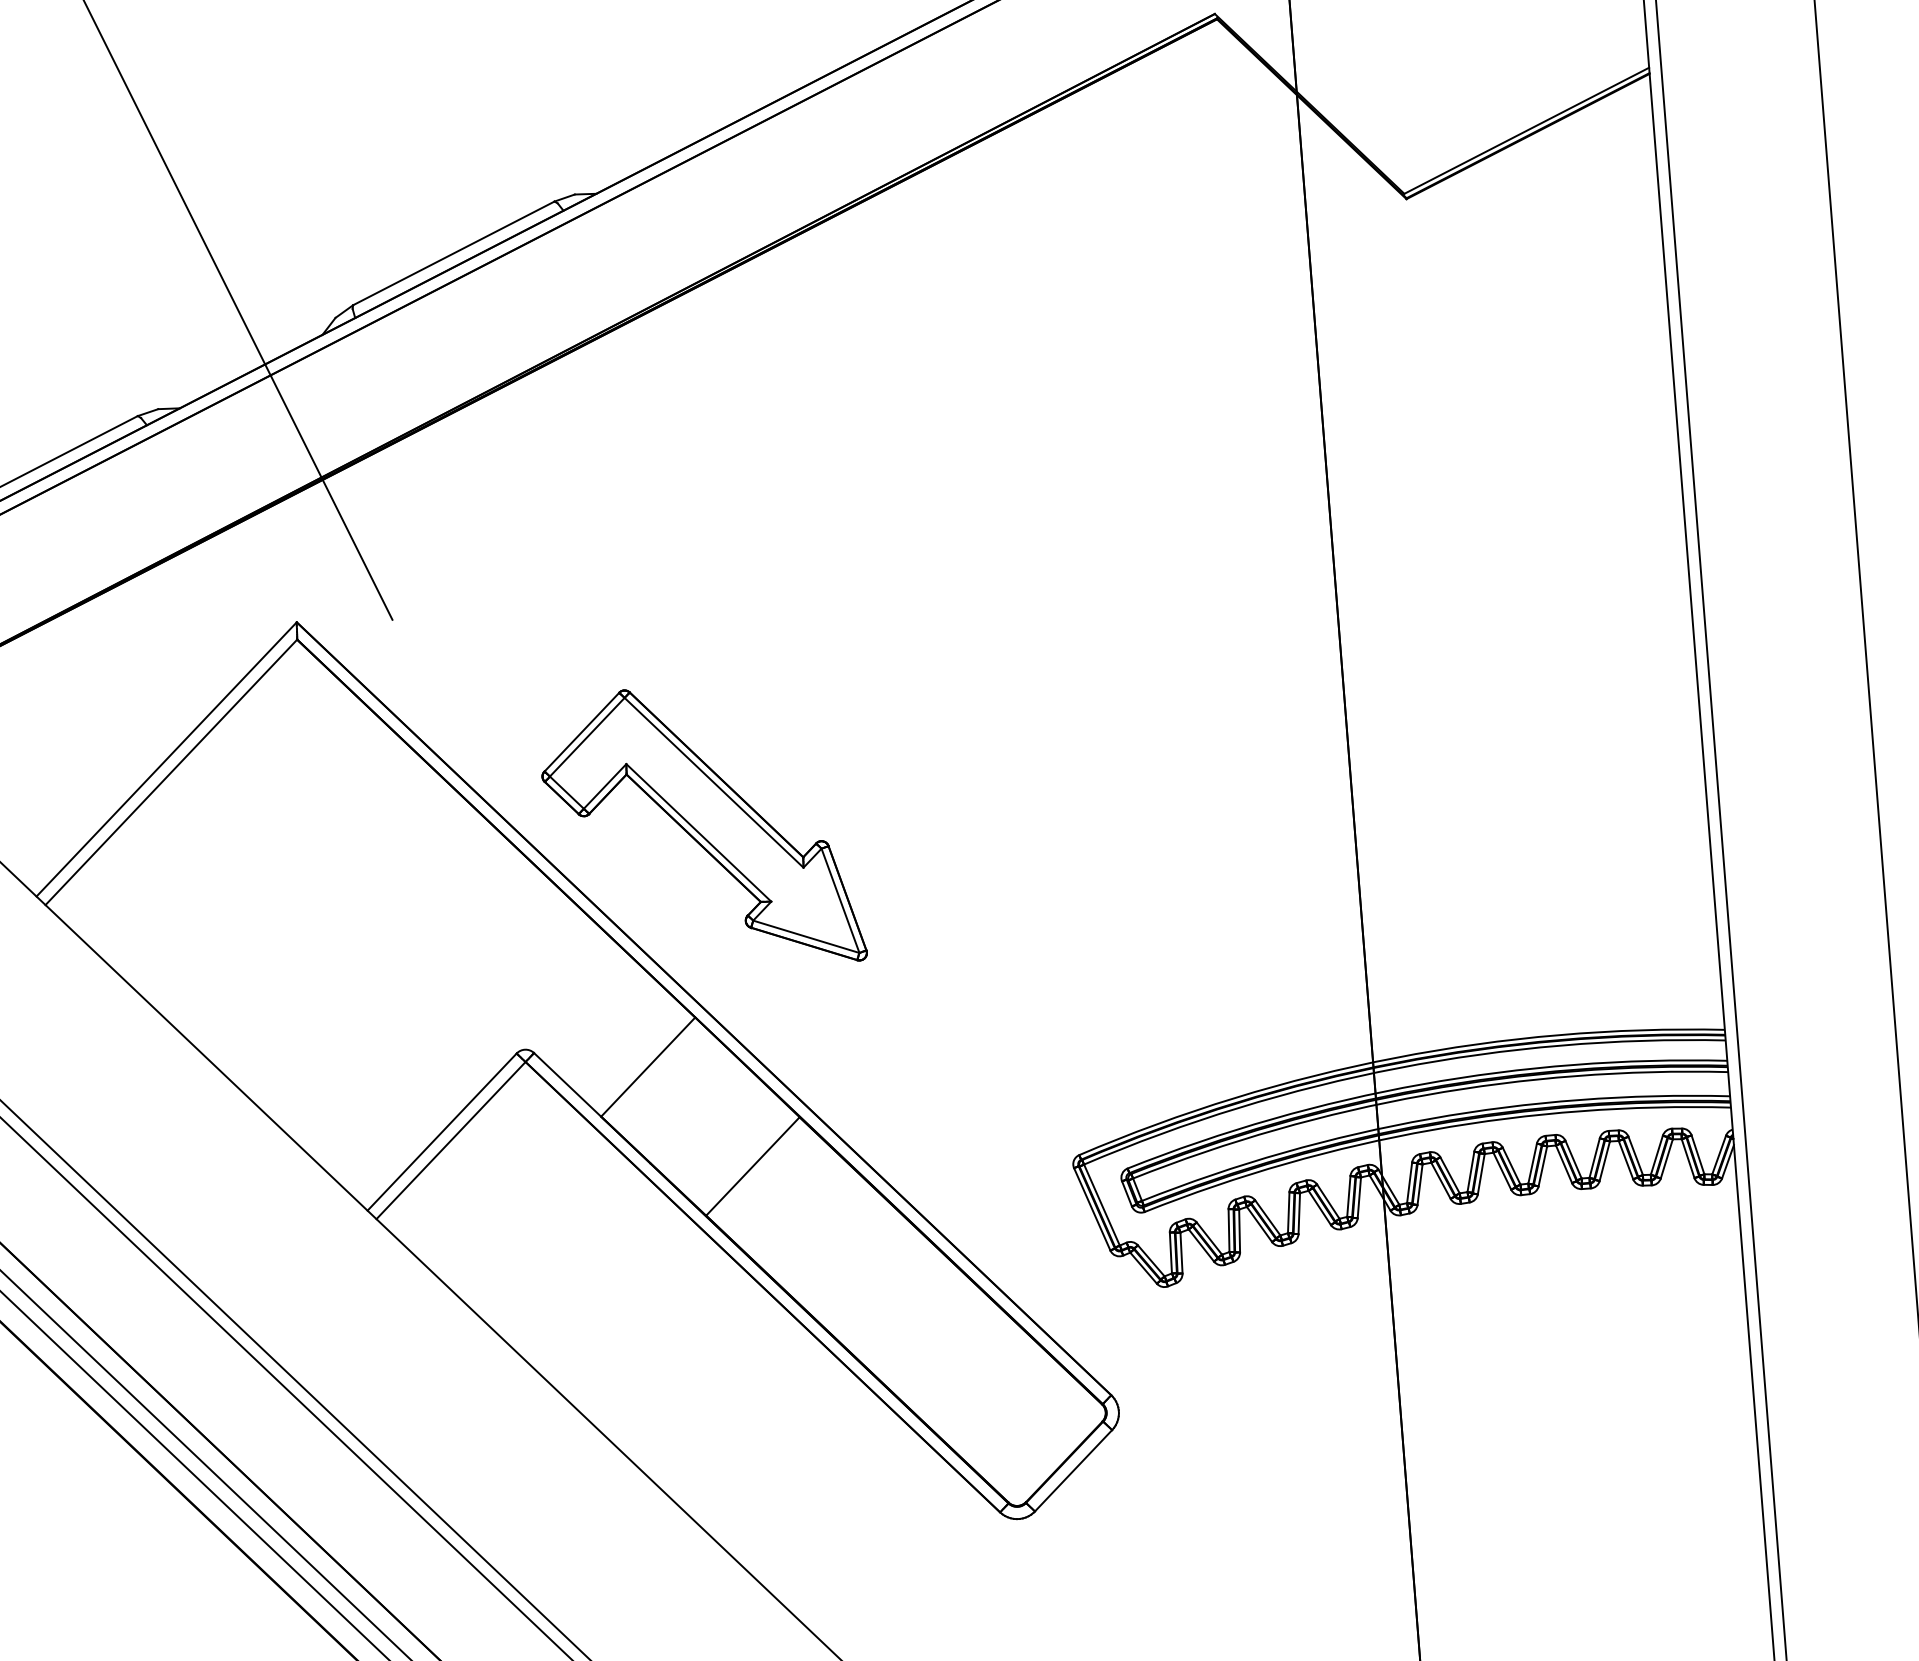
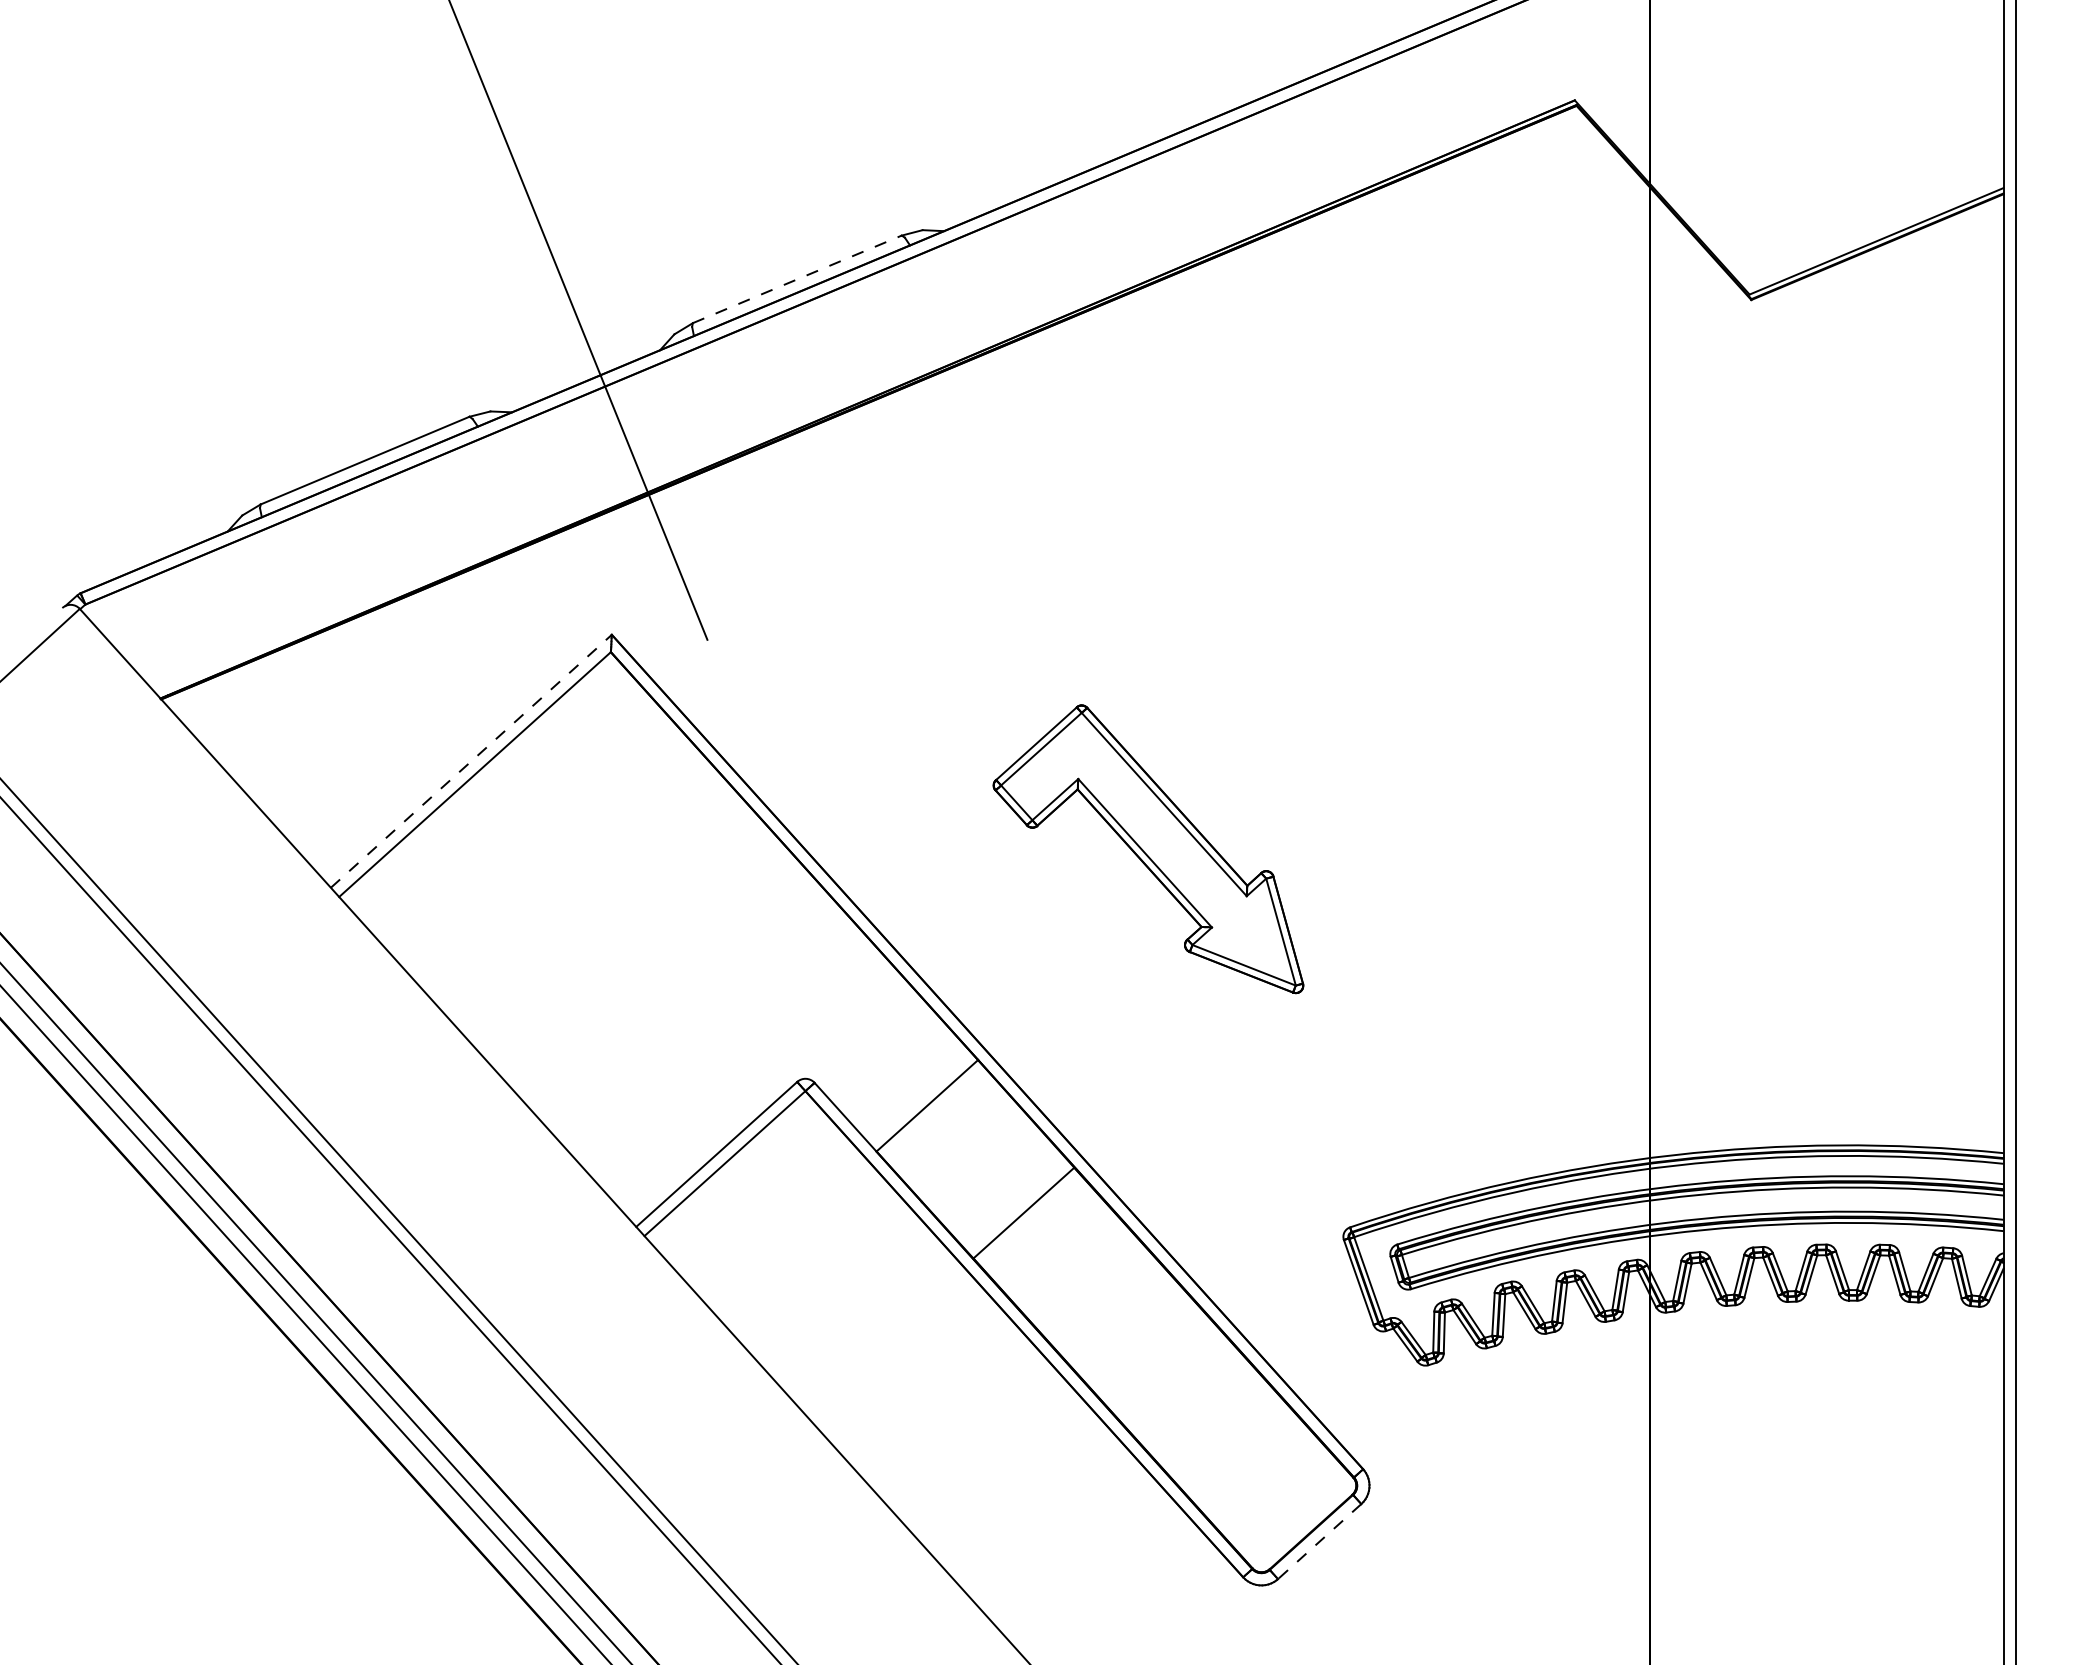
line: (453, 253) -> (797, 279), solid -> dashed
line: (166, 758) -> (471, 760), solid -> dashed
part: (701, 828) -> (1148, 849), moved
line: (1073, 1470) -> (1319, 1541), solid -> dashed

